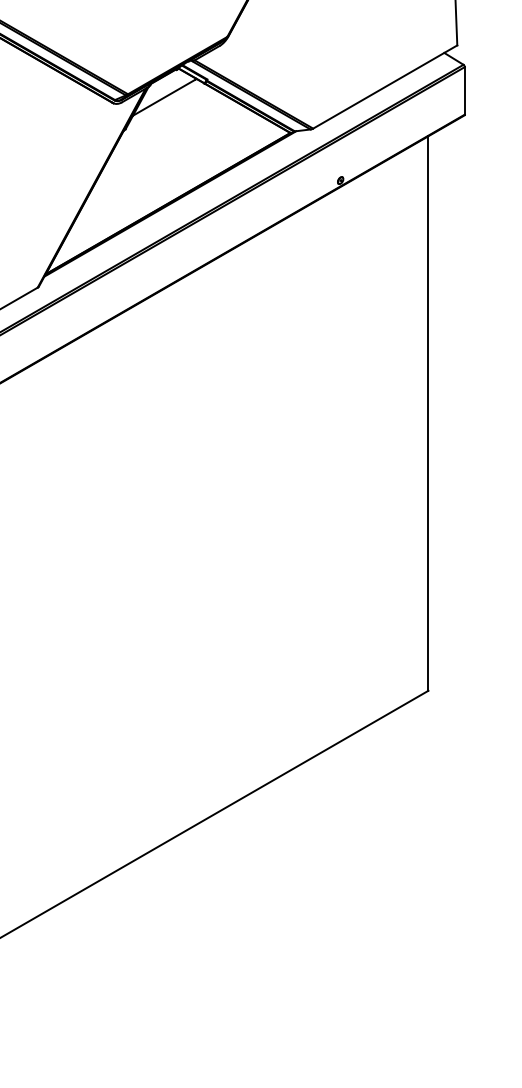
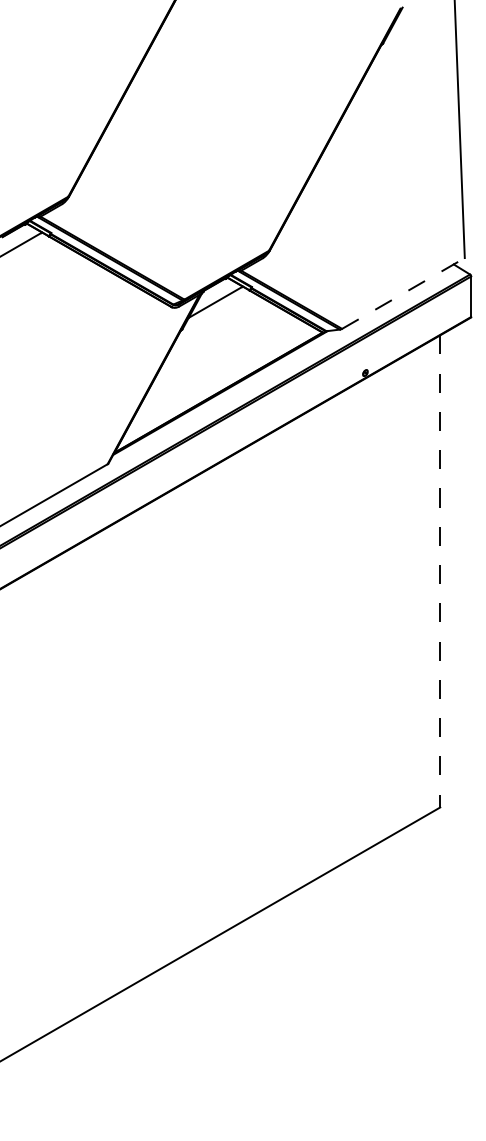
line: (385, 87) -> (403, 293), solid -> dashed
line: (428, 413) -> (440, 571), solid -> dashed

